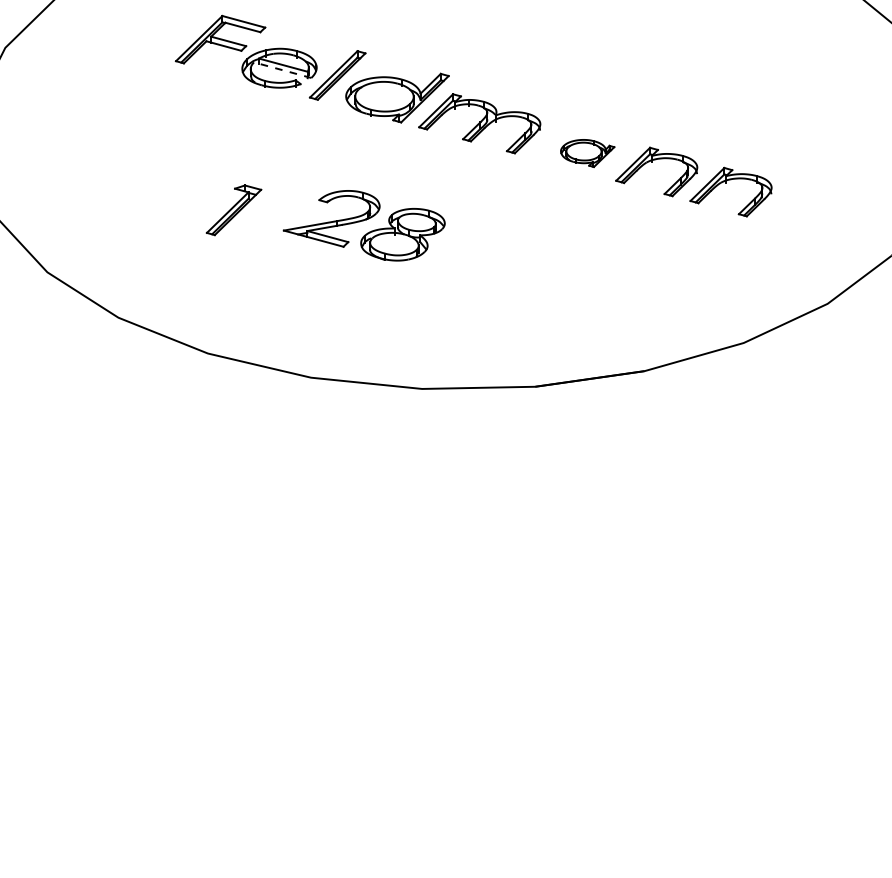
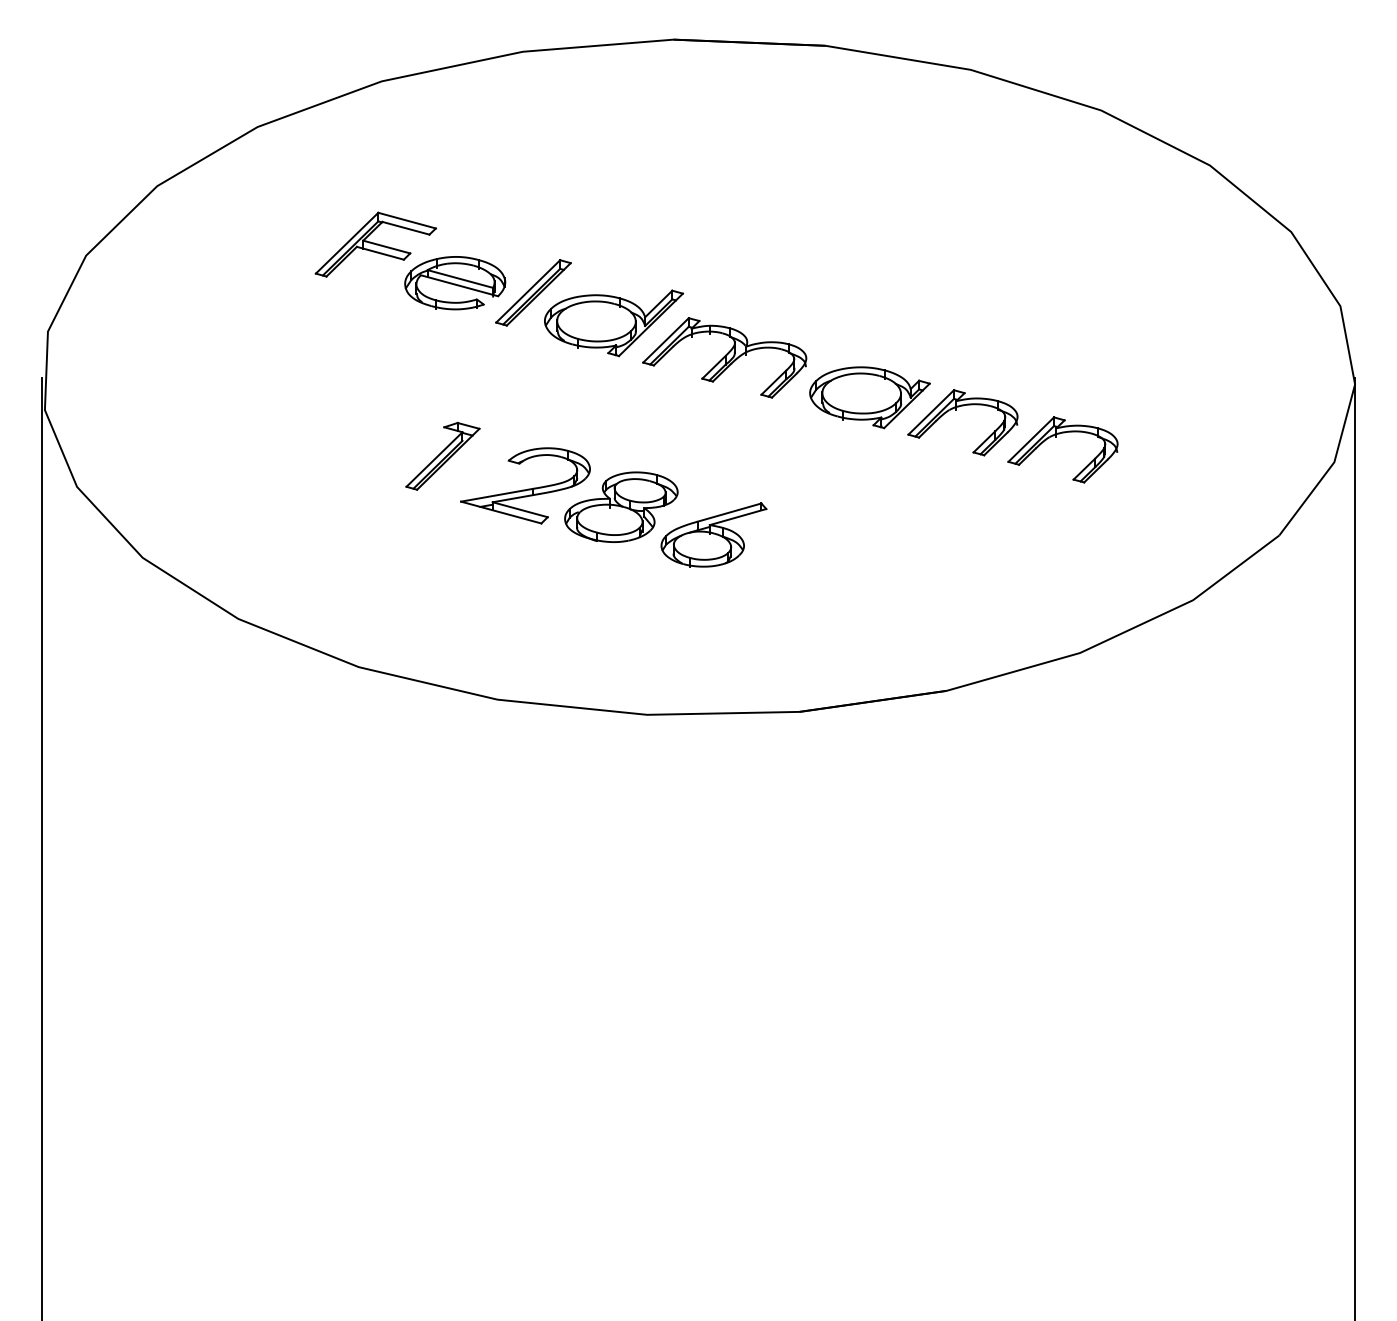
line: (282, 70) -> (459, 285), dashed -> solid
part: (587, 153) -> (869, 397), size x1.67
part: (233, 209) -> (442, 455), moved
part: (471, 254) -> (713, 534), added

